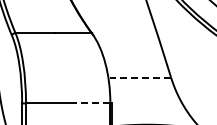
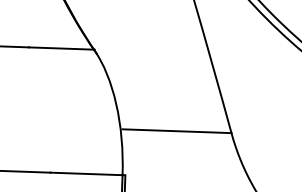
line: (140, 77) -> (177, 131), dashed -> solid
line: (89, 103) -> (85, 173), dashed -> solid

